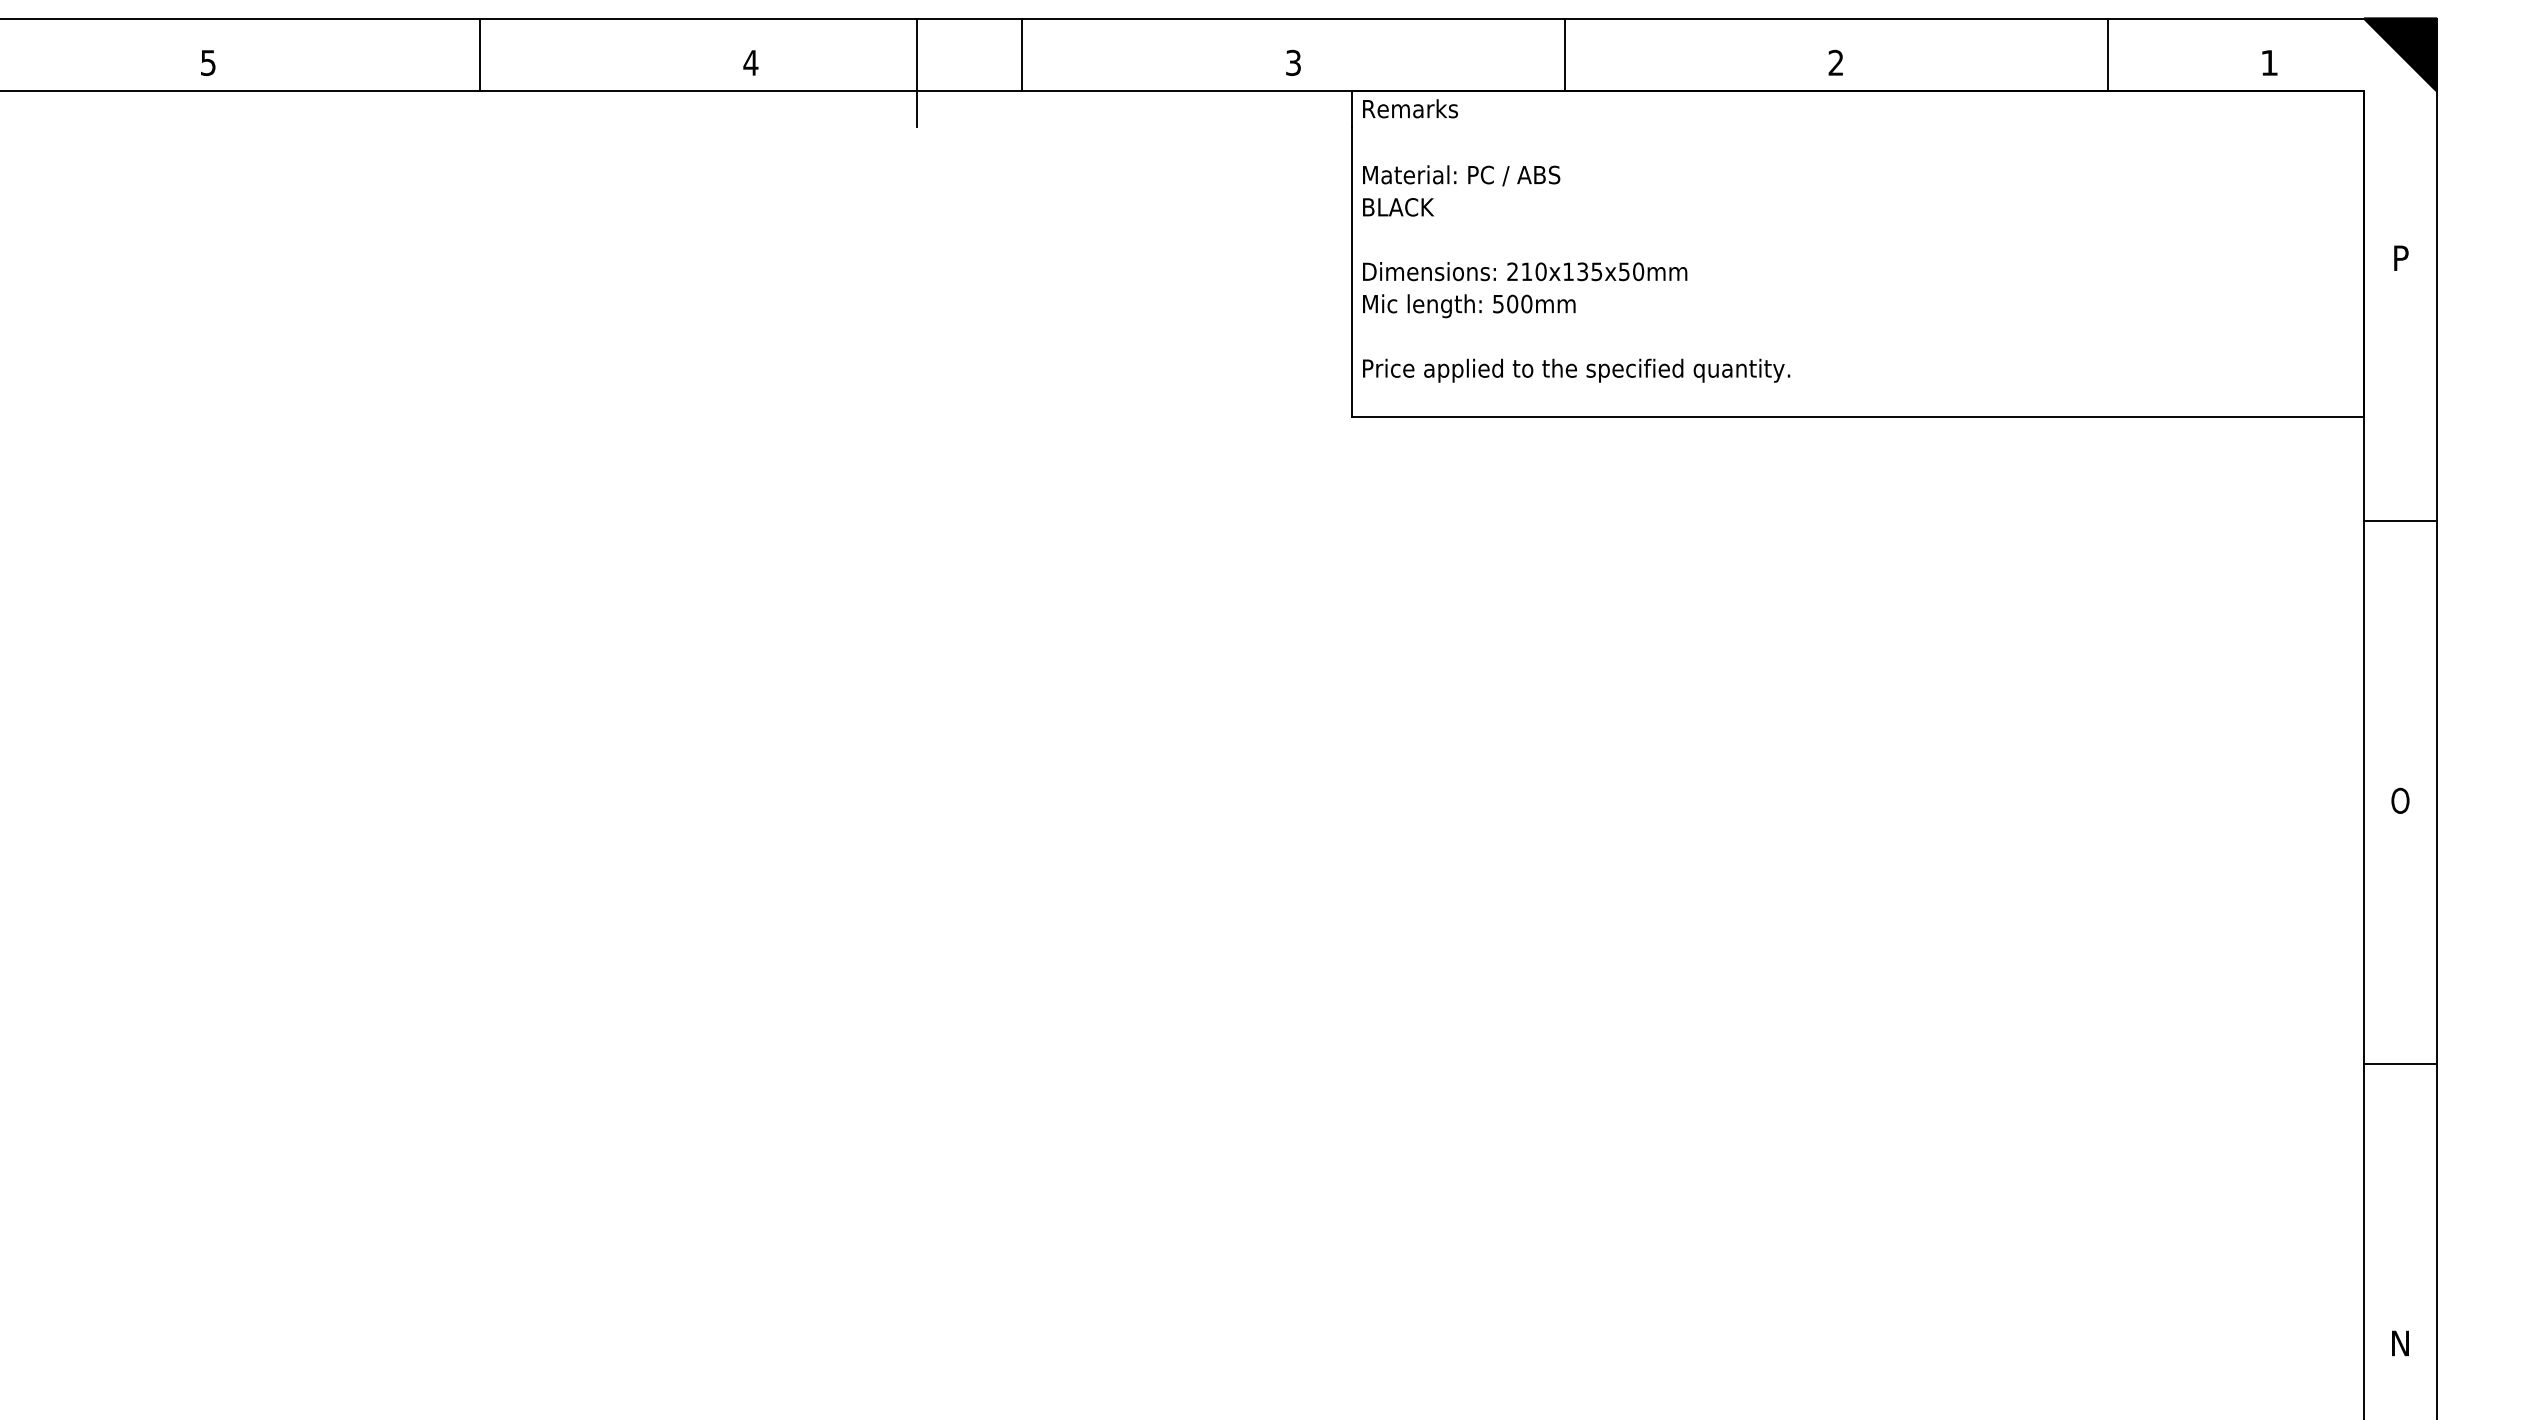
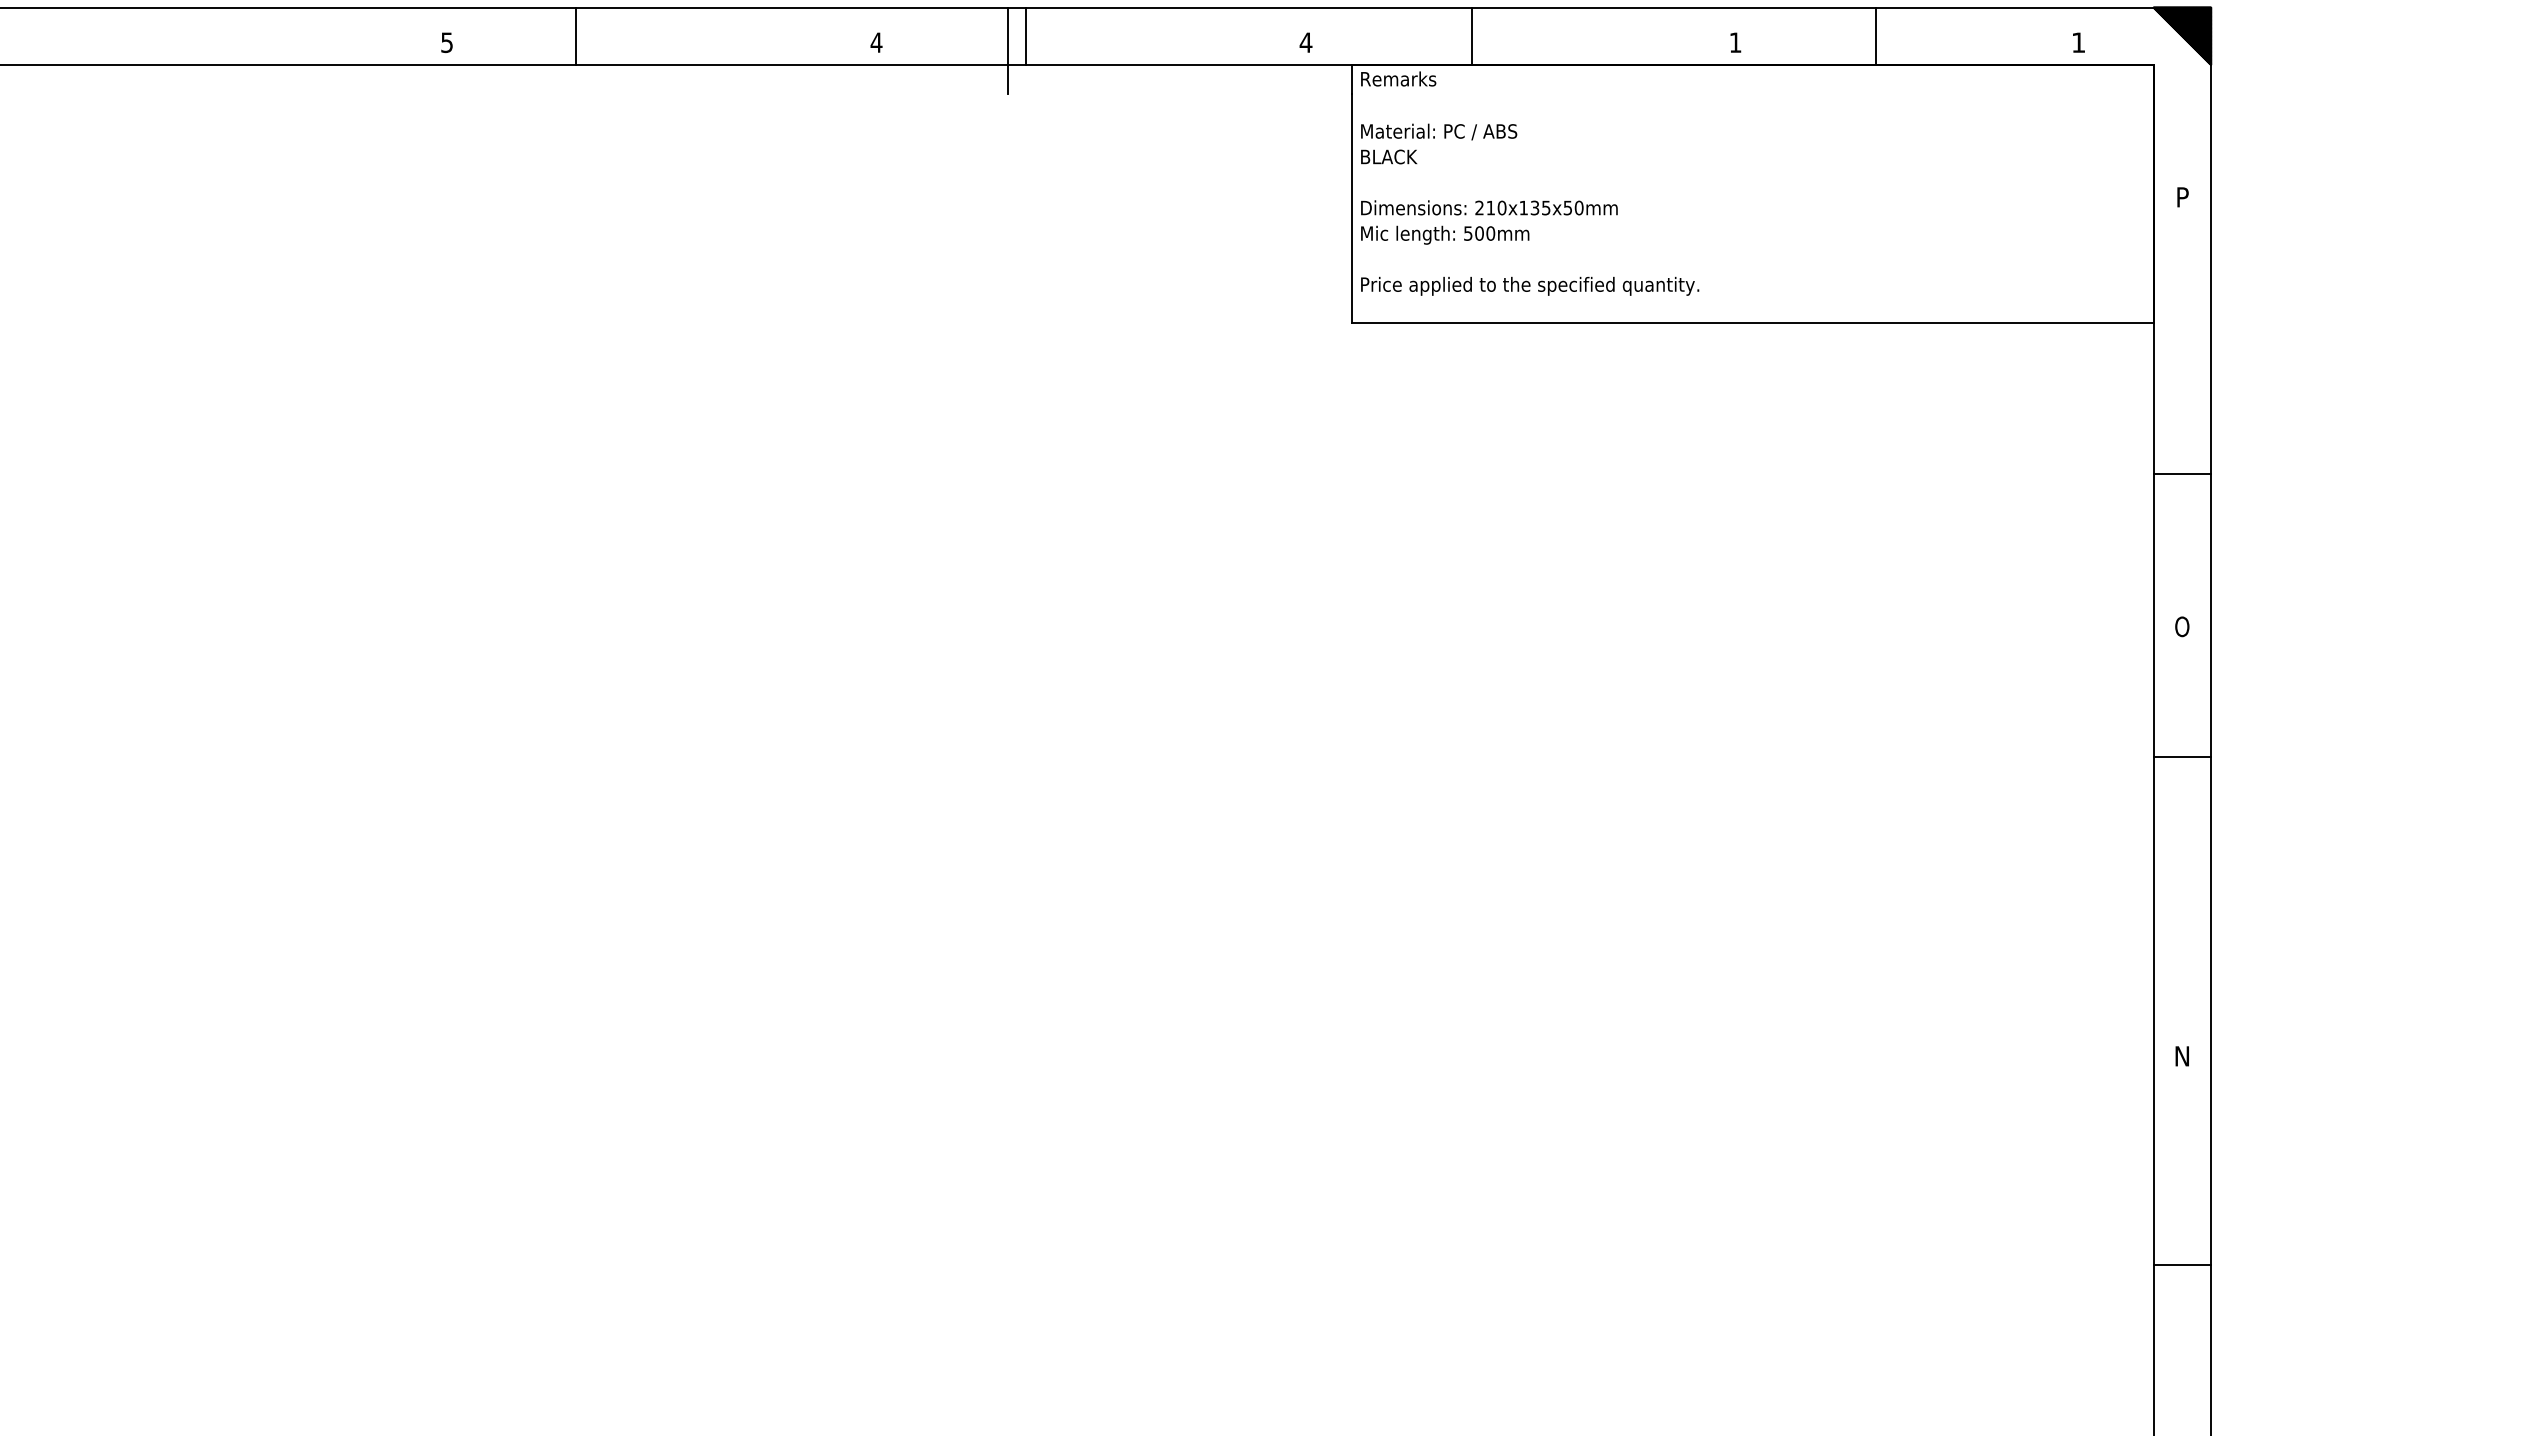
line: (479, 53) -> (575, 35), moved
line: (1022, 53) -> (1026, 35), moved
line: (1564, 53) -> (1471, 35), moved
line: (2107, 53) -> (1876, 35), moved
text: (1292, 62) -> (1305, 42), 3 -> 4
text: (1836, 62) -> (1735, 42), 2 -> 1
line: (2400, 521) -> (2182, 473), moved
line: (2400, 1064) -> (2182, 757), moved

